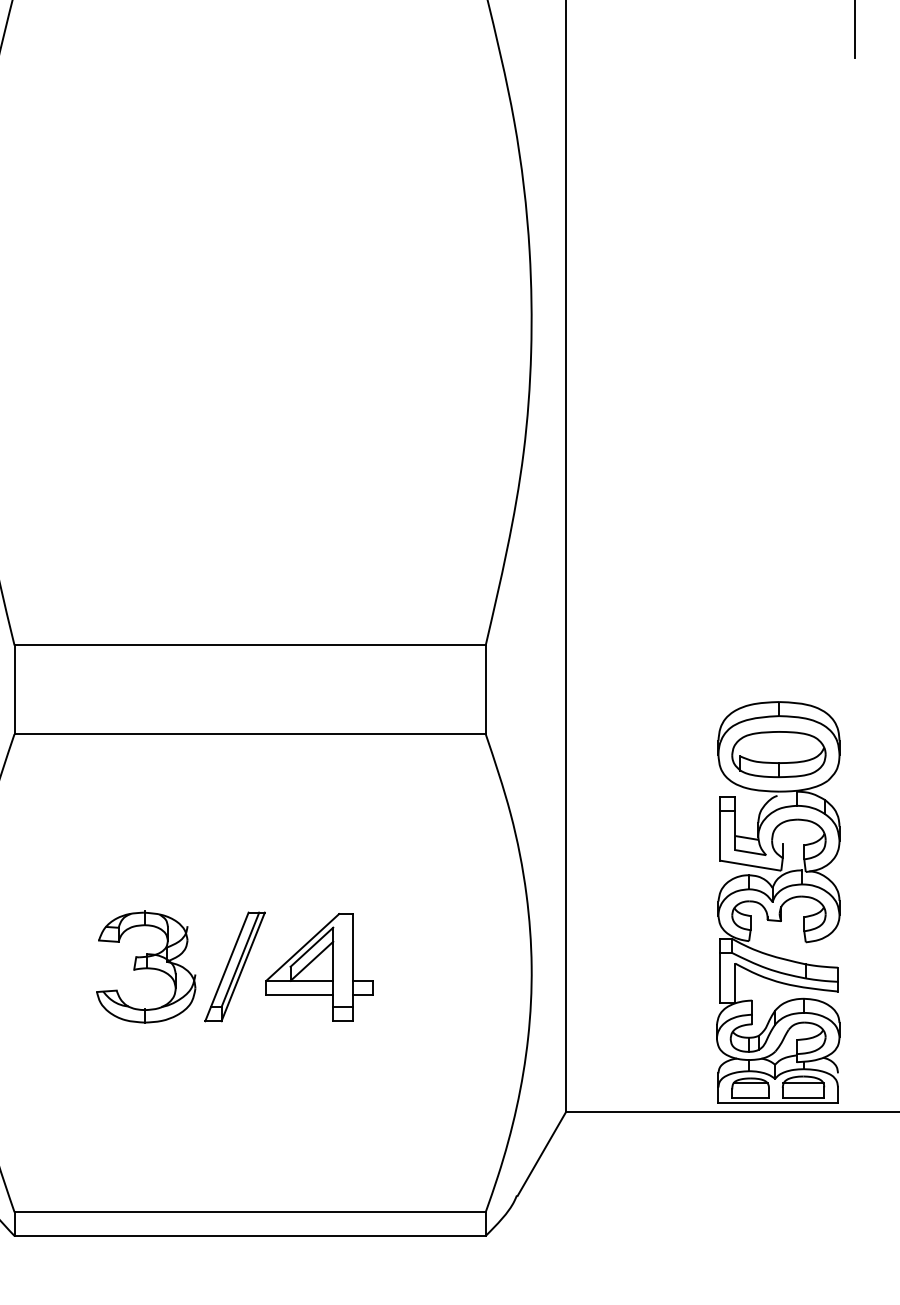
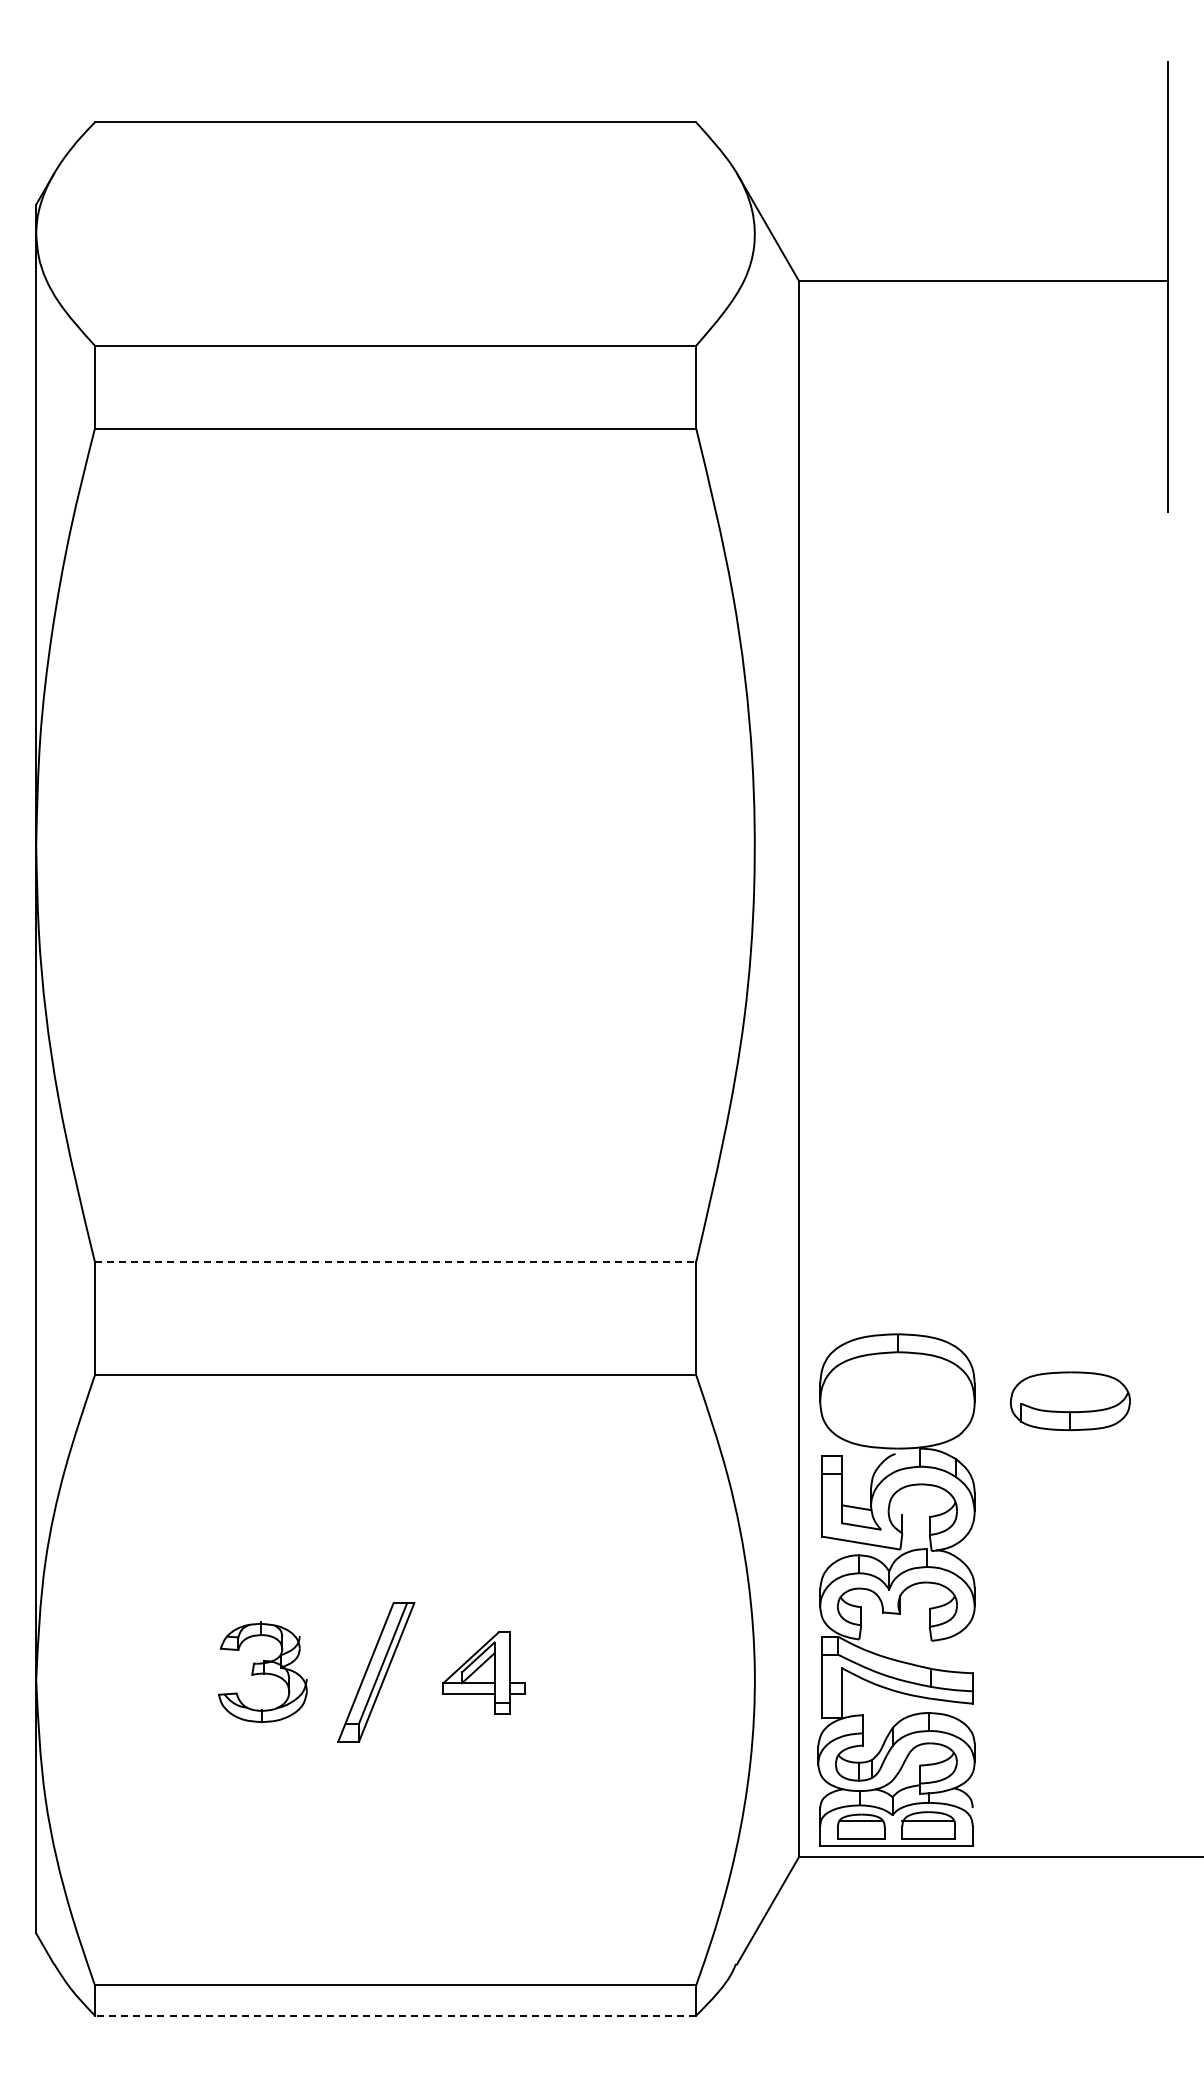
line: (250, 645) -> (395, 1262), solid -> dashed
part: (778, 902) -> (896, 1589), moved
part: (145, 967) -> (262, 1672), size x0.7
part: (319, 967) -> (483, 1672), size x0.6
line: (250, 1235) -> (395, 2015), solid -> dashed

